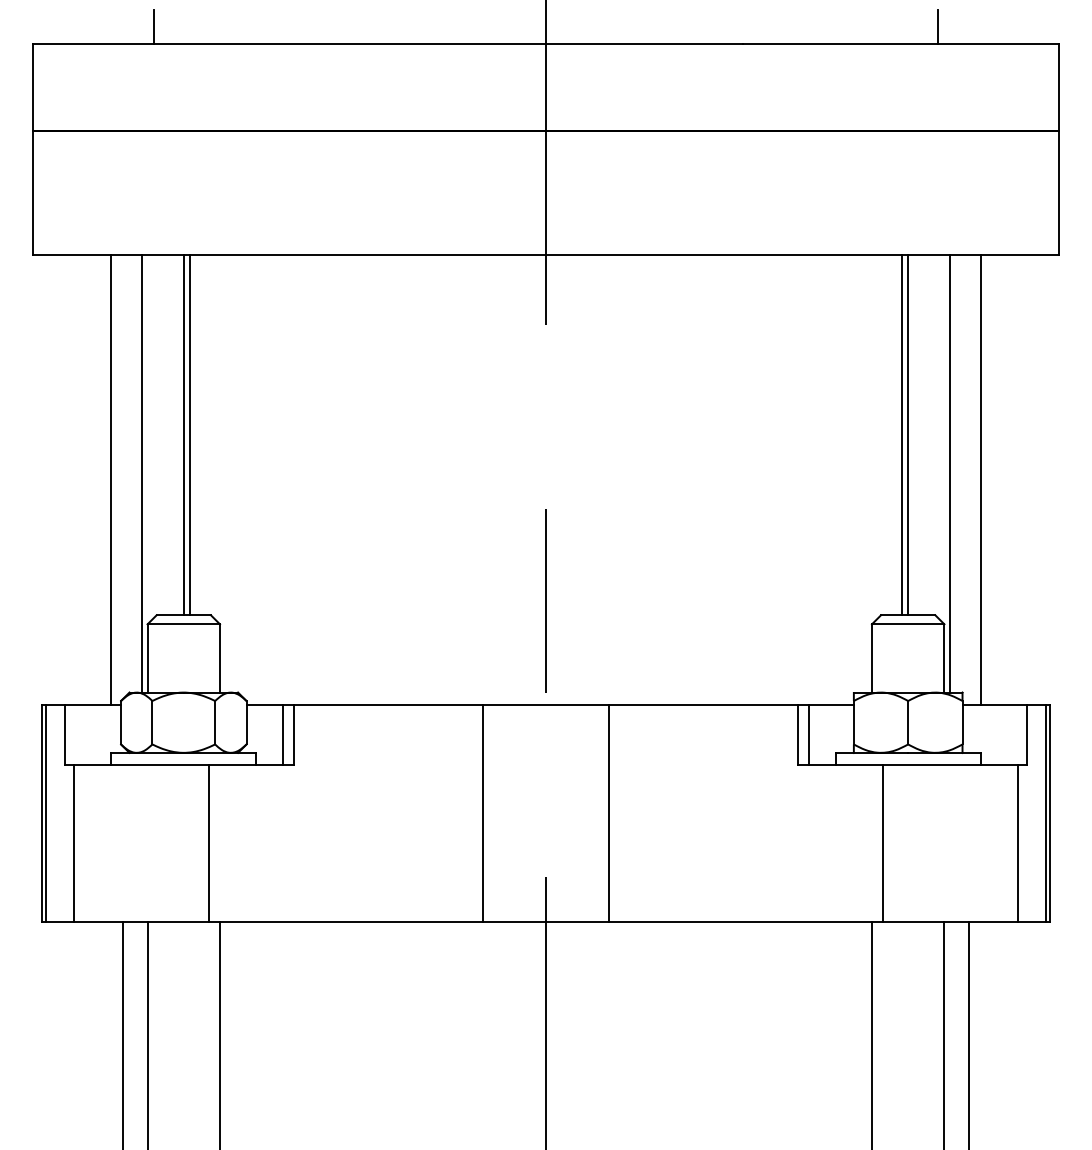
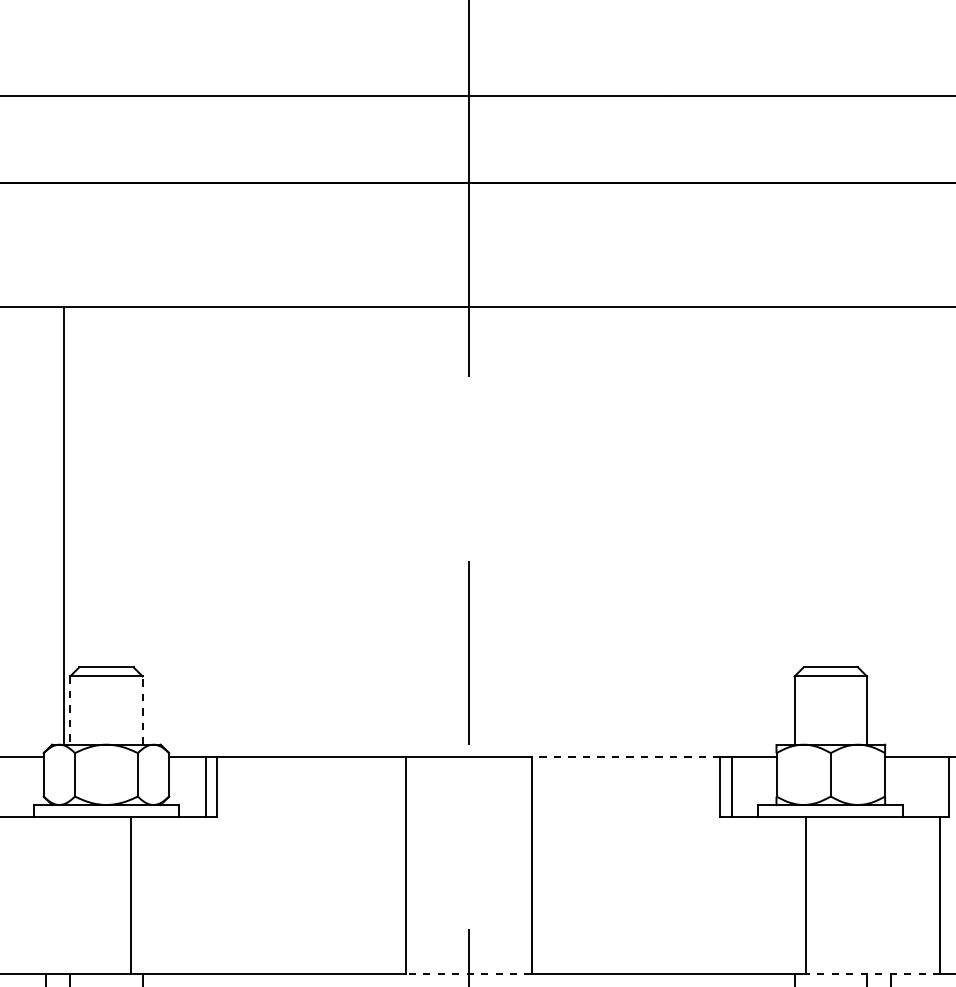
line: (153, 26) -> (76, 78), removed
line: (938, 26) -> (861, 78), removed
line: (183, 434) -> (106, 486), removed
line: (189, 434) -> (112, 486), removed
line: (902, 434) -> (825, 486), removed
line: (908, 434) -> (831, 486), removed
line: (950, 473) -> (873, 525), removed
line: (111, 479) -> (34, 531), removed
line: (980, 479) -> (903, 531), removed
line: (220, 657) -> (143, 709), solid -> dashed
line: (147, 658) -> (70, 710), solid -> dashed
line: (702, 704) -> (625, 756), solid -> dashed
line: (545, 921) -> (468, 973), solid -> dashed
line: (949, 921) -> (872, 973), solid -> dashed

